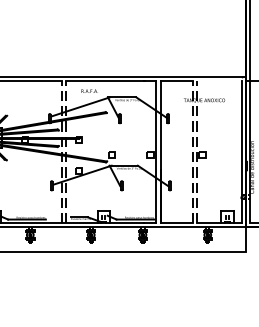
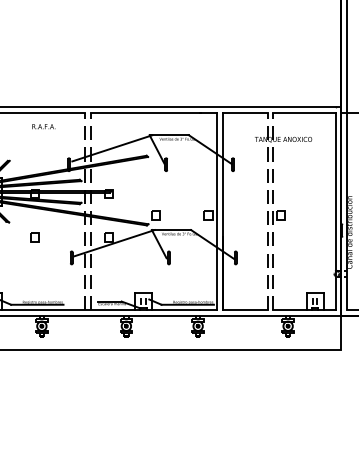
line: (219, 81) -> (304, 113), added
text: (89, 90) -> (43, 125), moved
part: (24, 170) -> (33, 236), added

